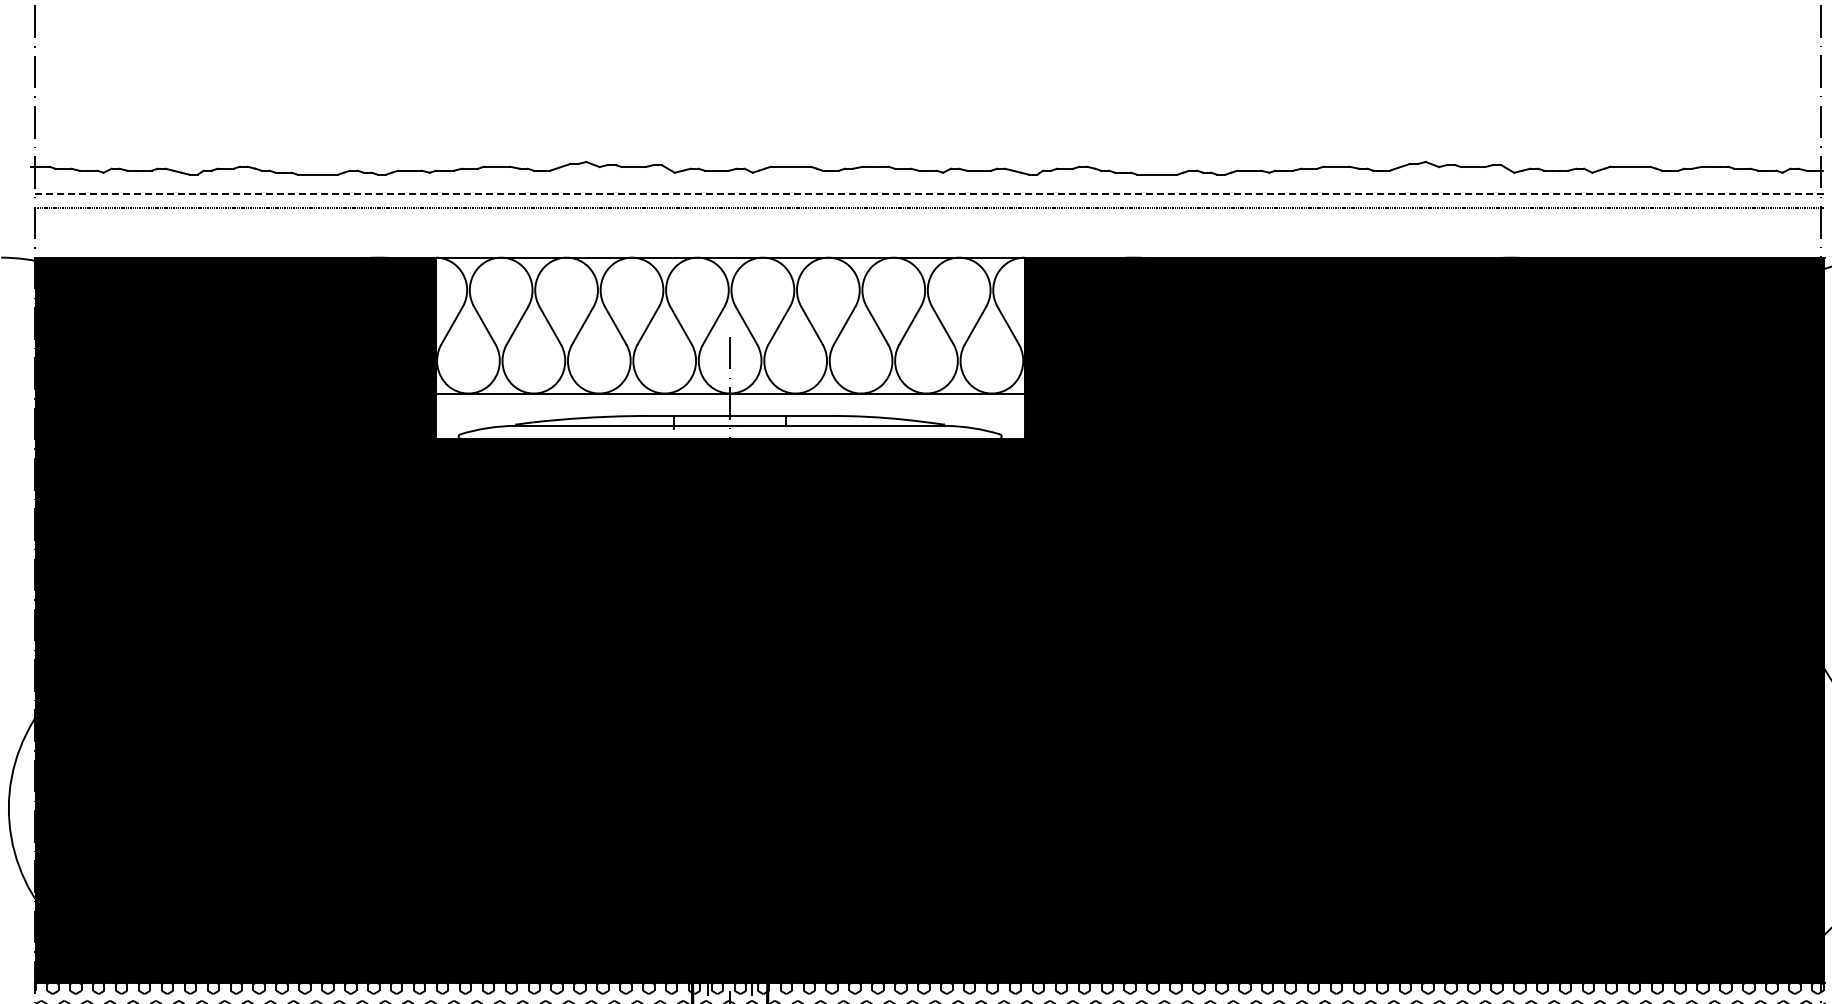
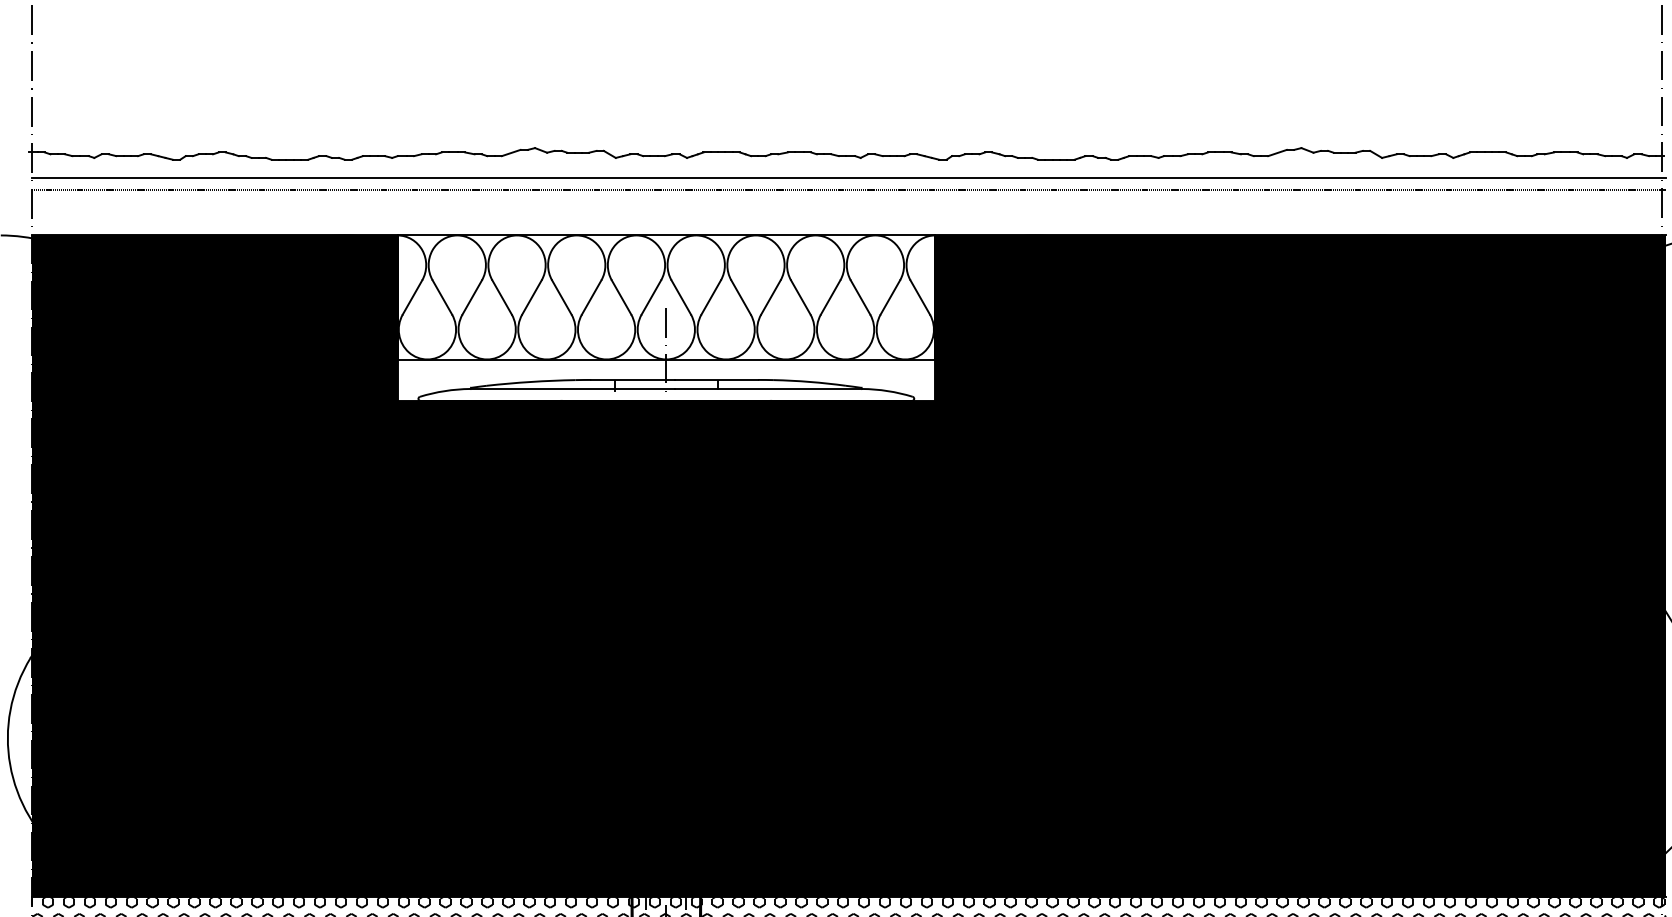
line: (930, 194) -> (849, 177), dashed -> solid

